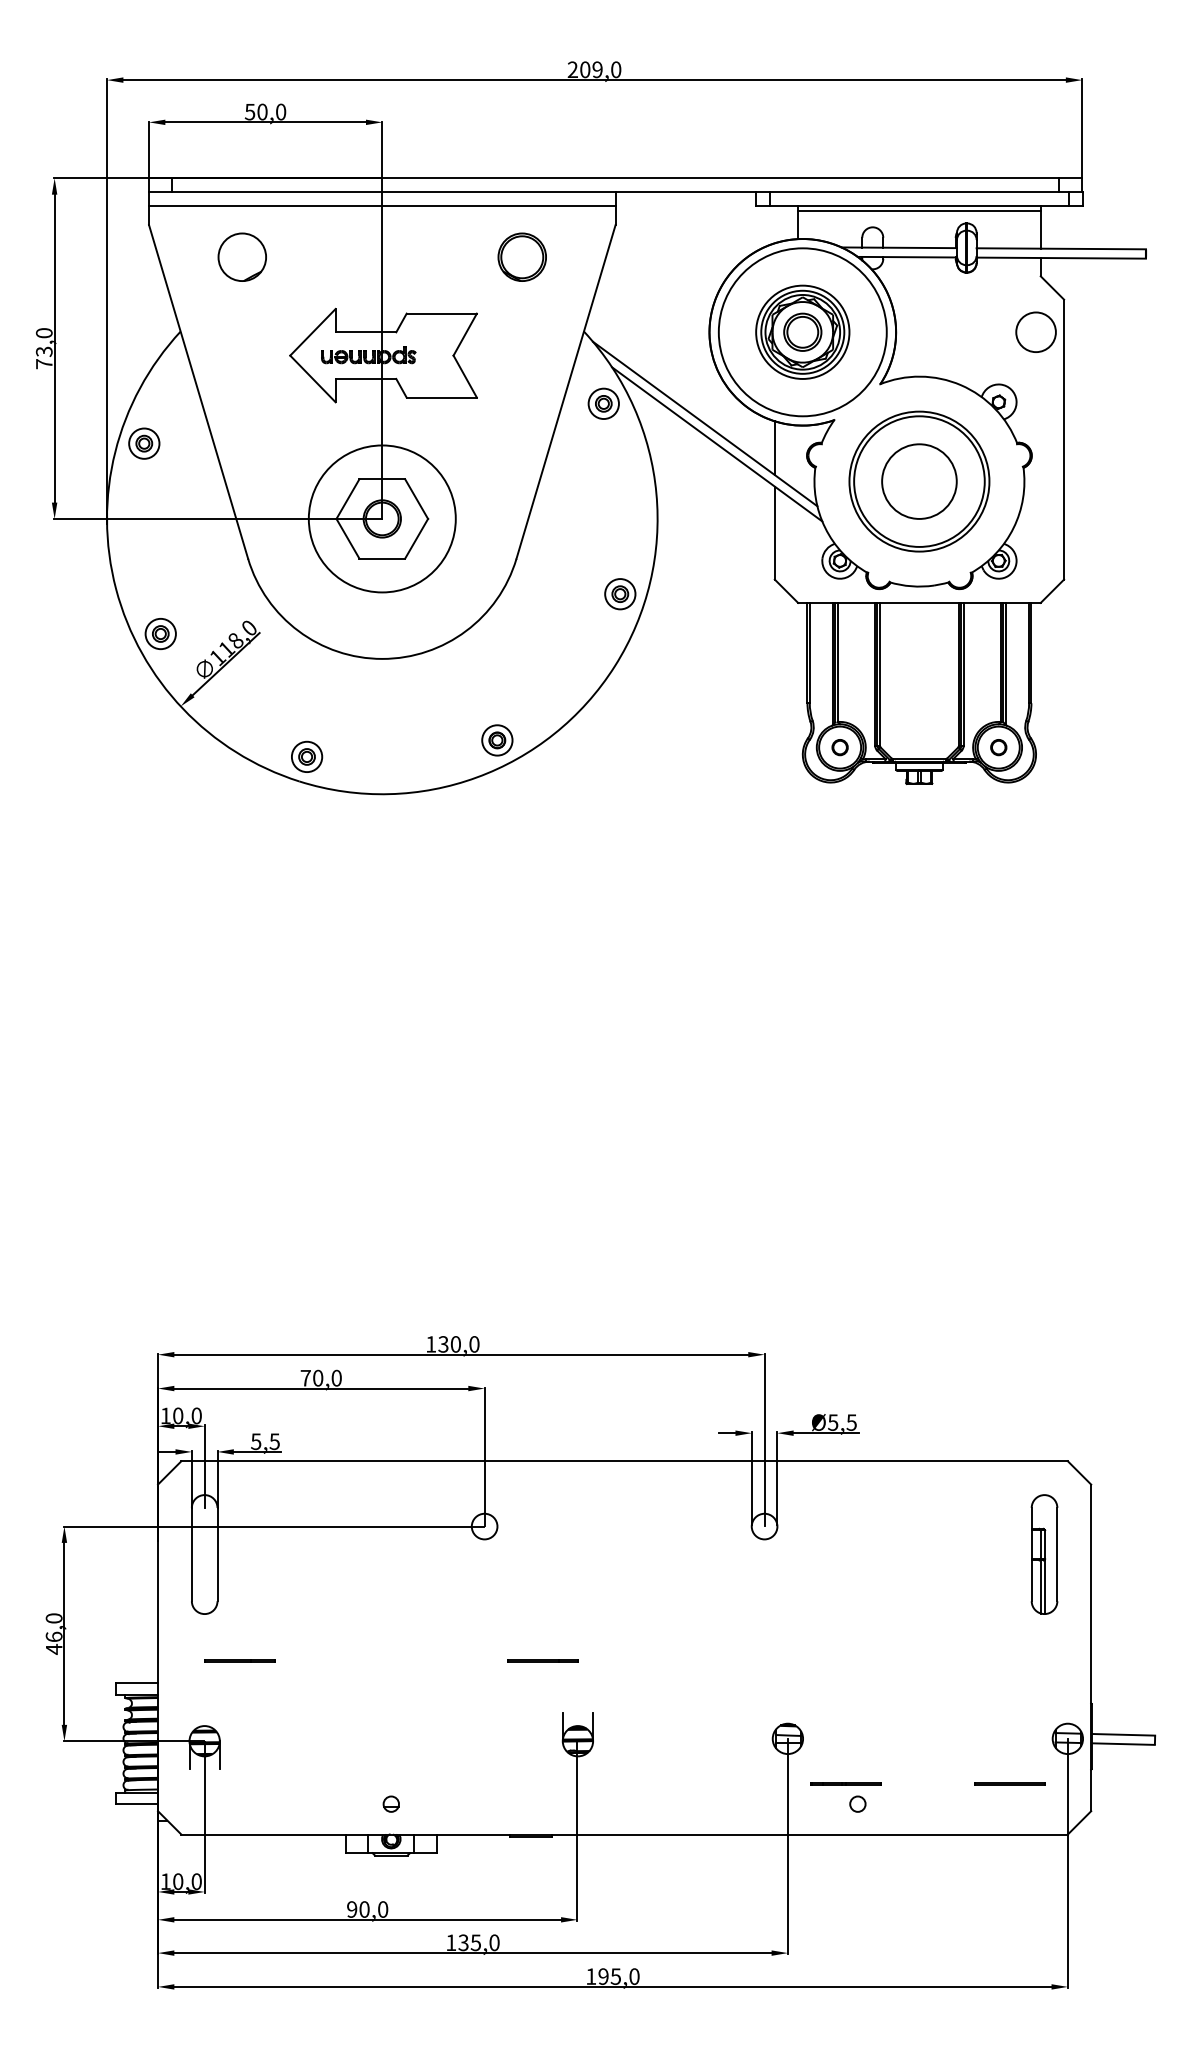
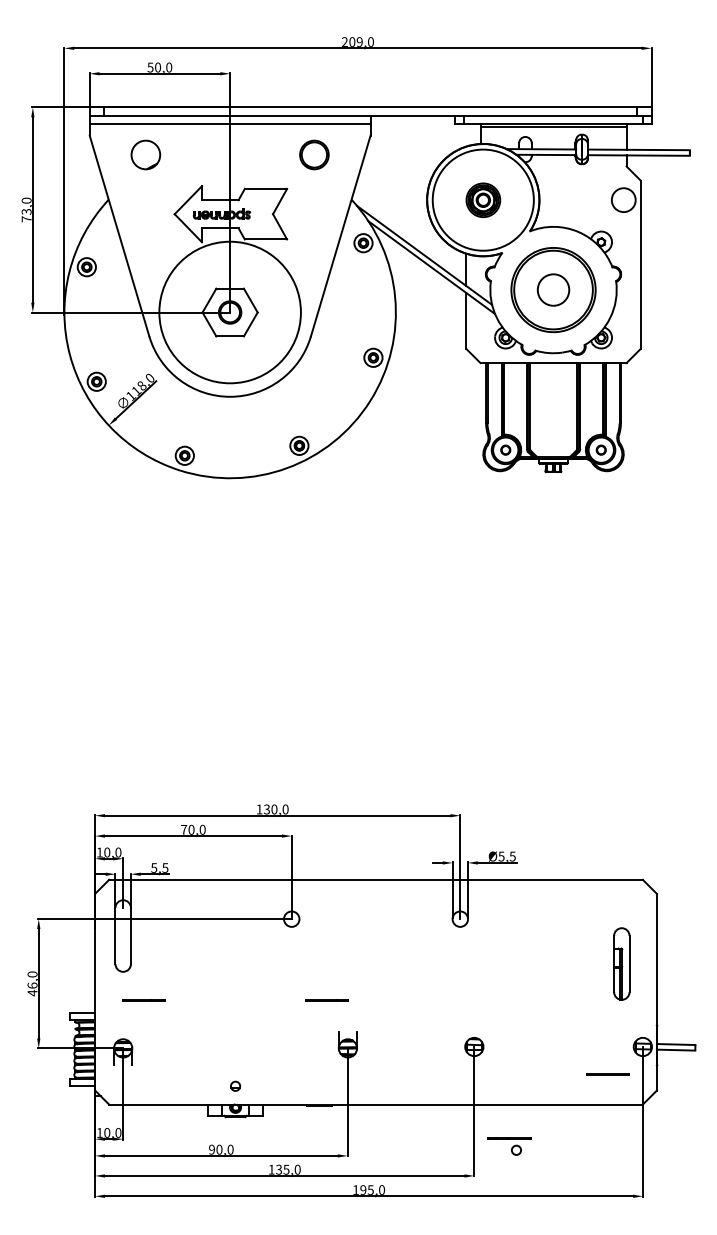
part: (803, 332) -> (483, 200), size x0.6
circle: (919, 480) -> (553, 289), size x0.7
circle: (381, 518) -> (229, 312), size x1.6
part: (1043, 1553) -> (621, 963), moved
part: (846, 1797) -> (509, 1146), moved

